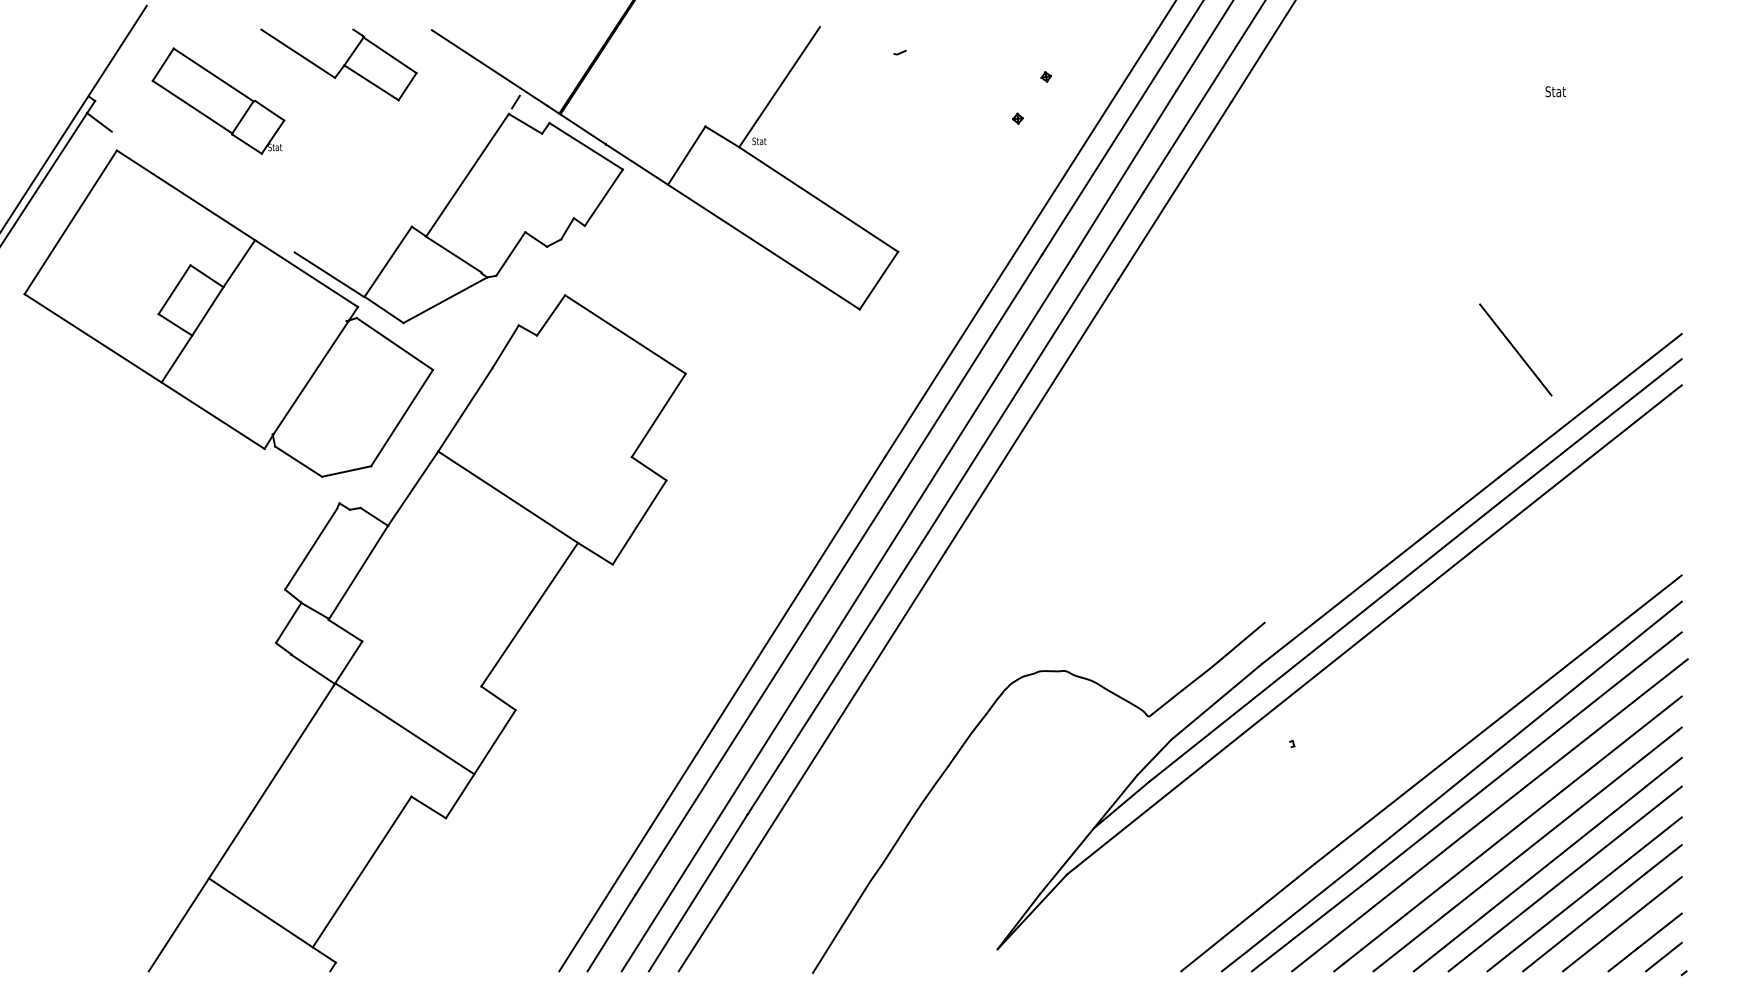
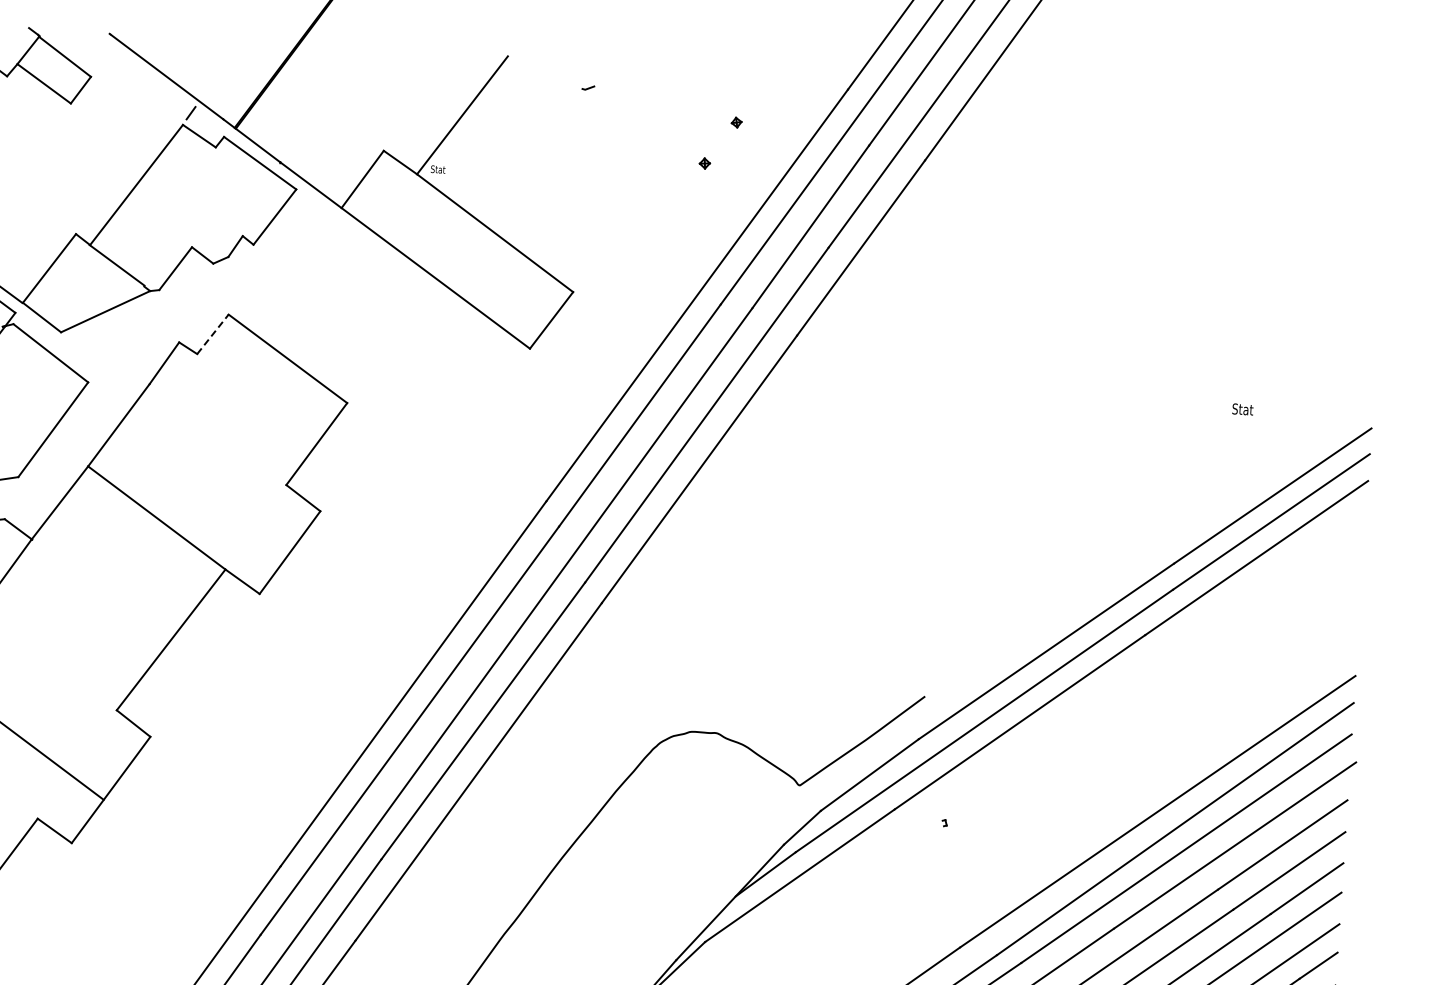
text: (1555, 91) -> (1242, 409), moved
line: (551, 315) -> (213, 334), solid -> dashed
line: (1515, 349) -> (1199, 433), removed

